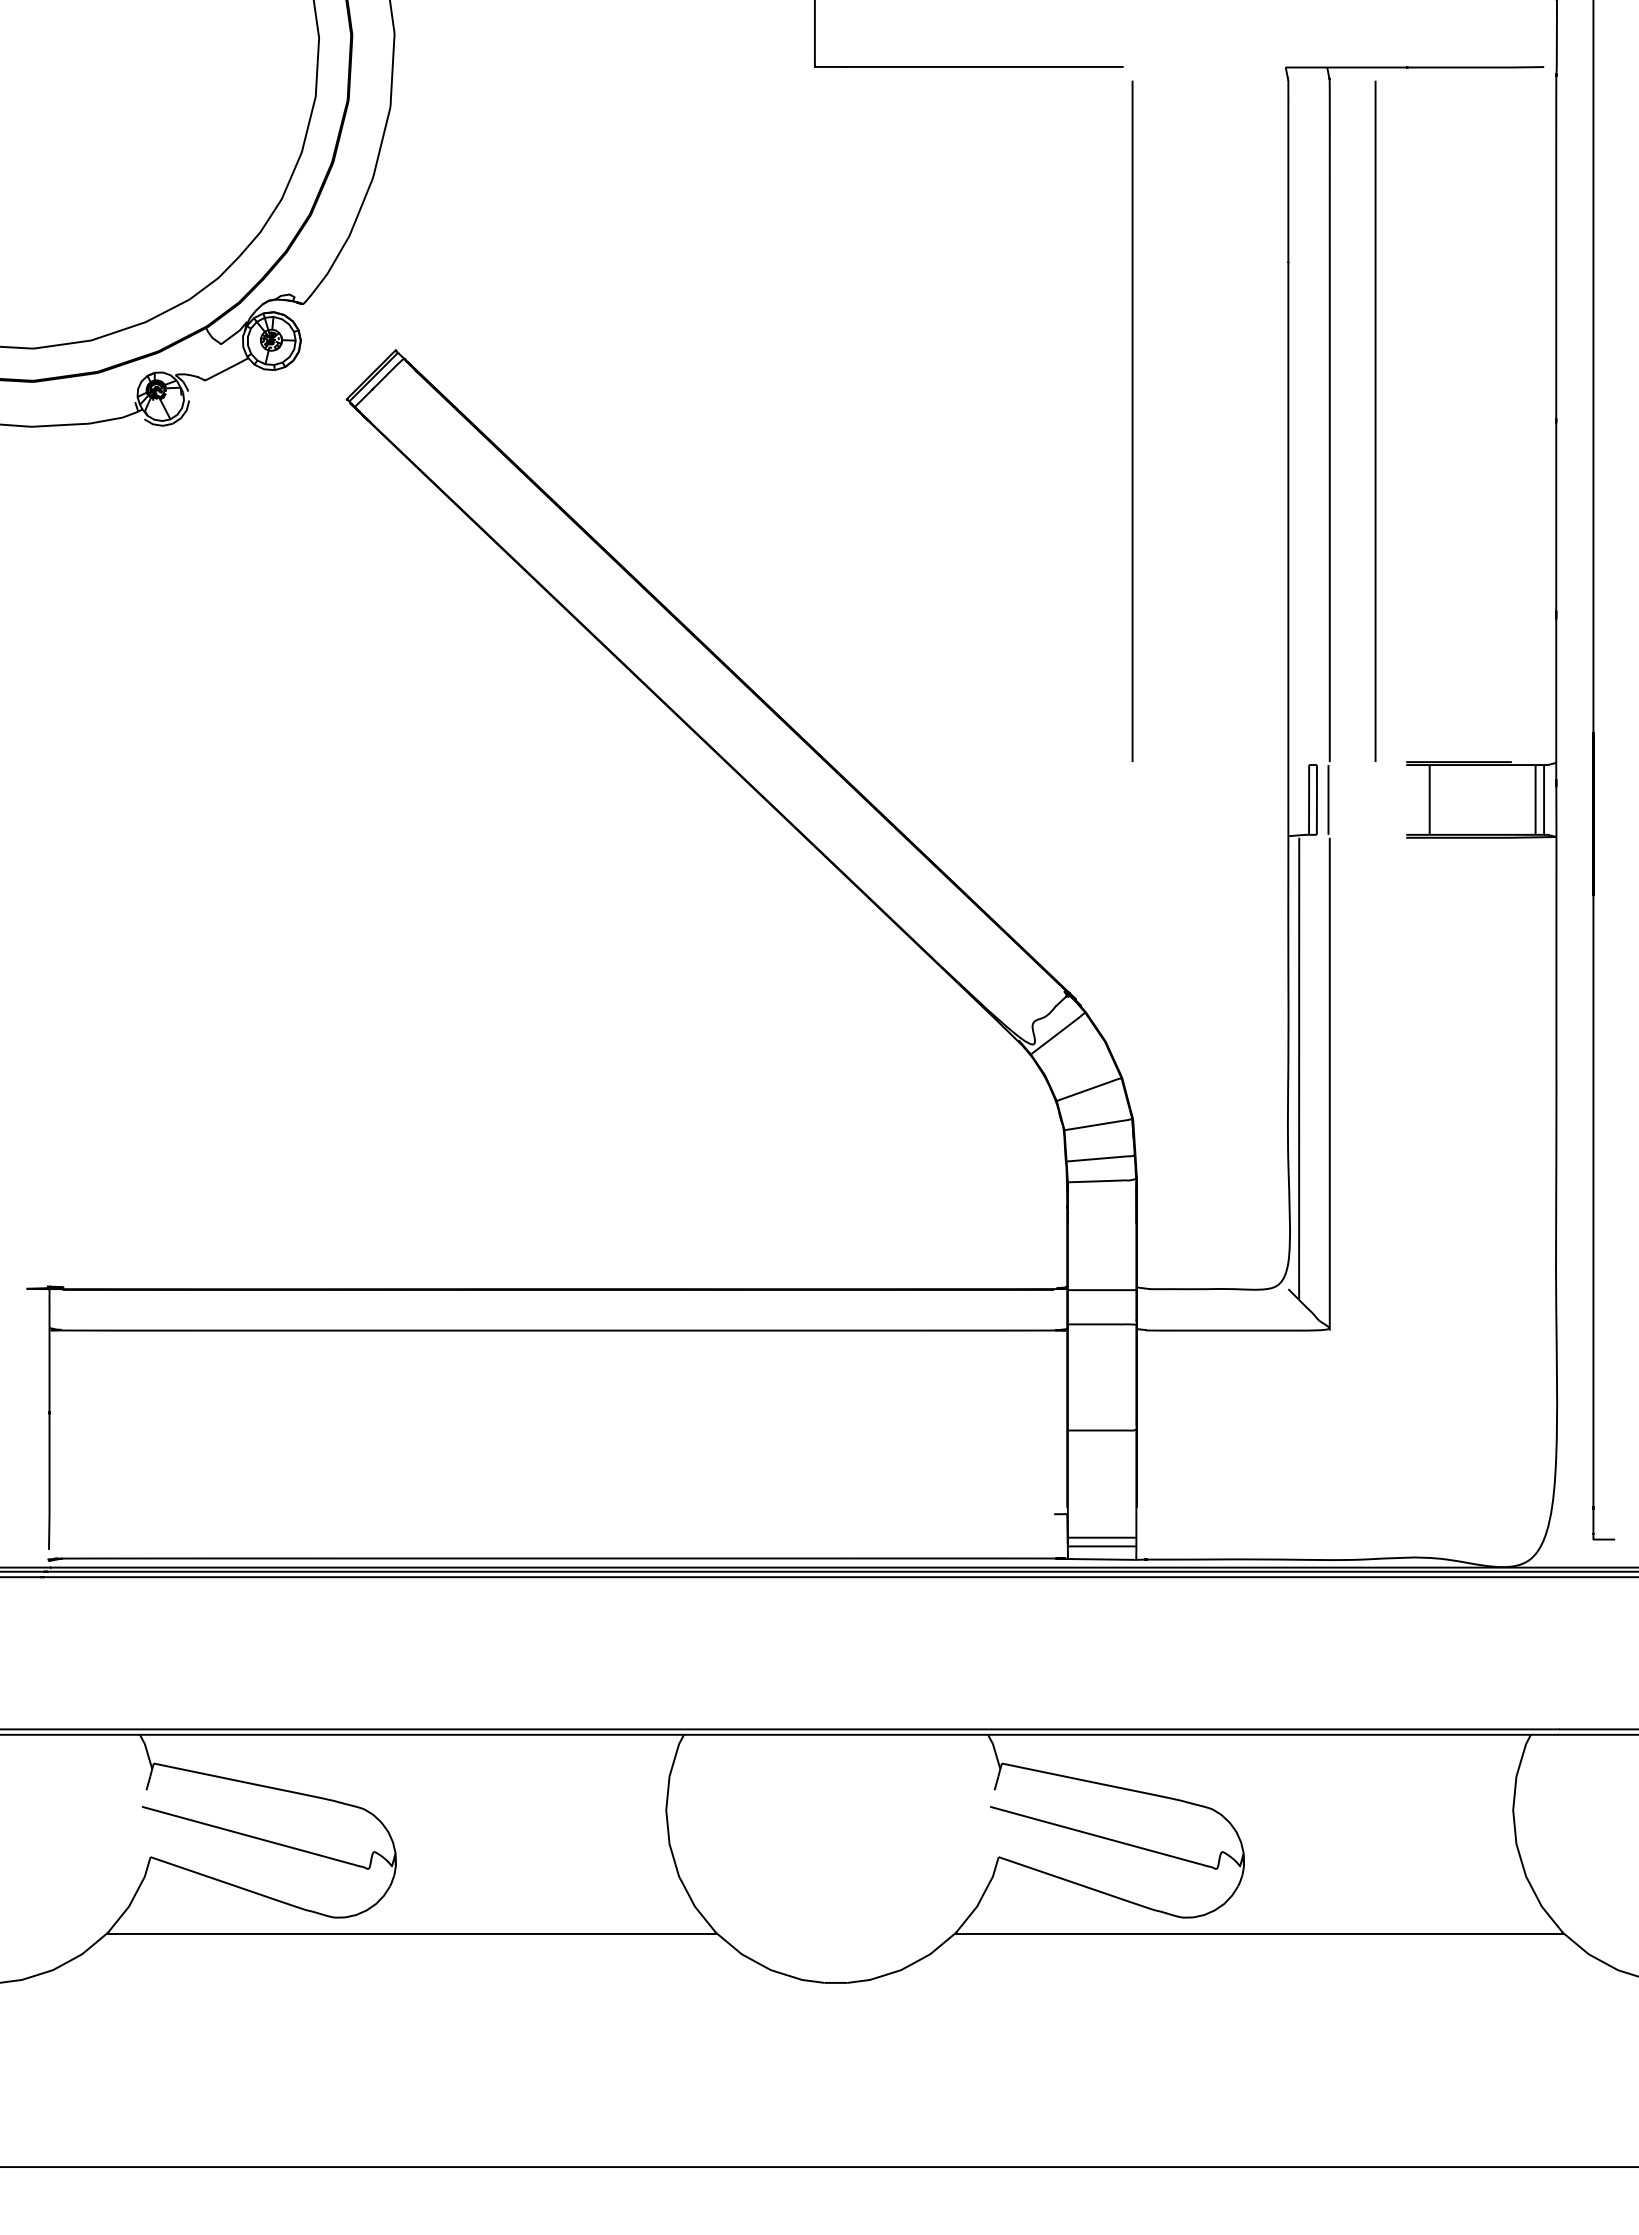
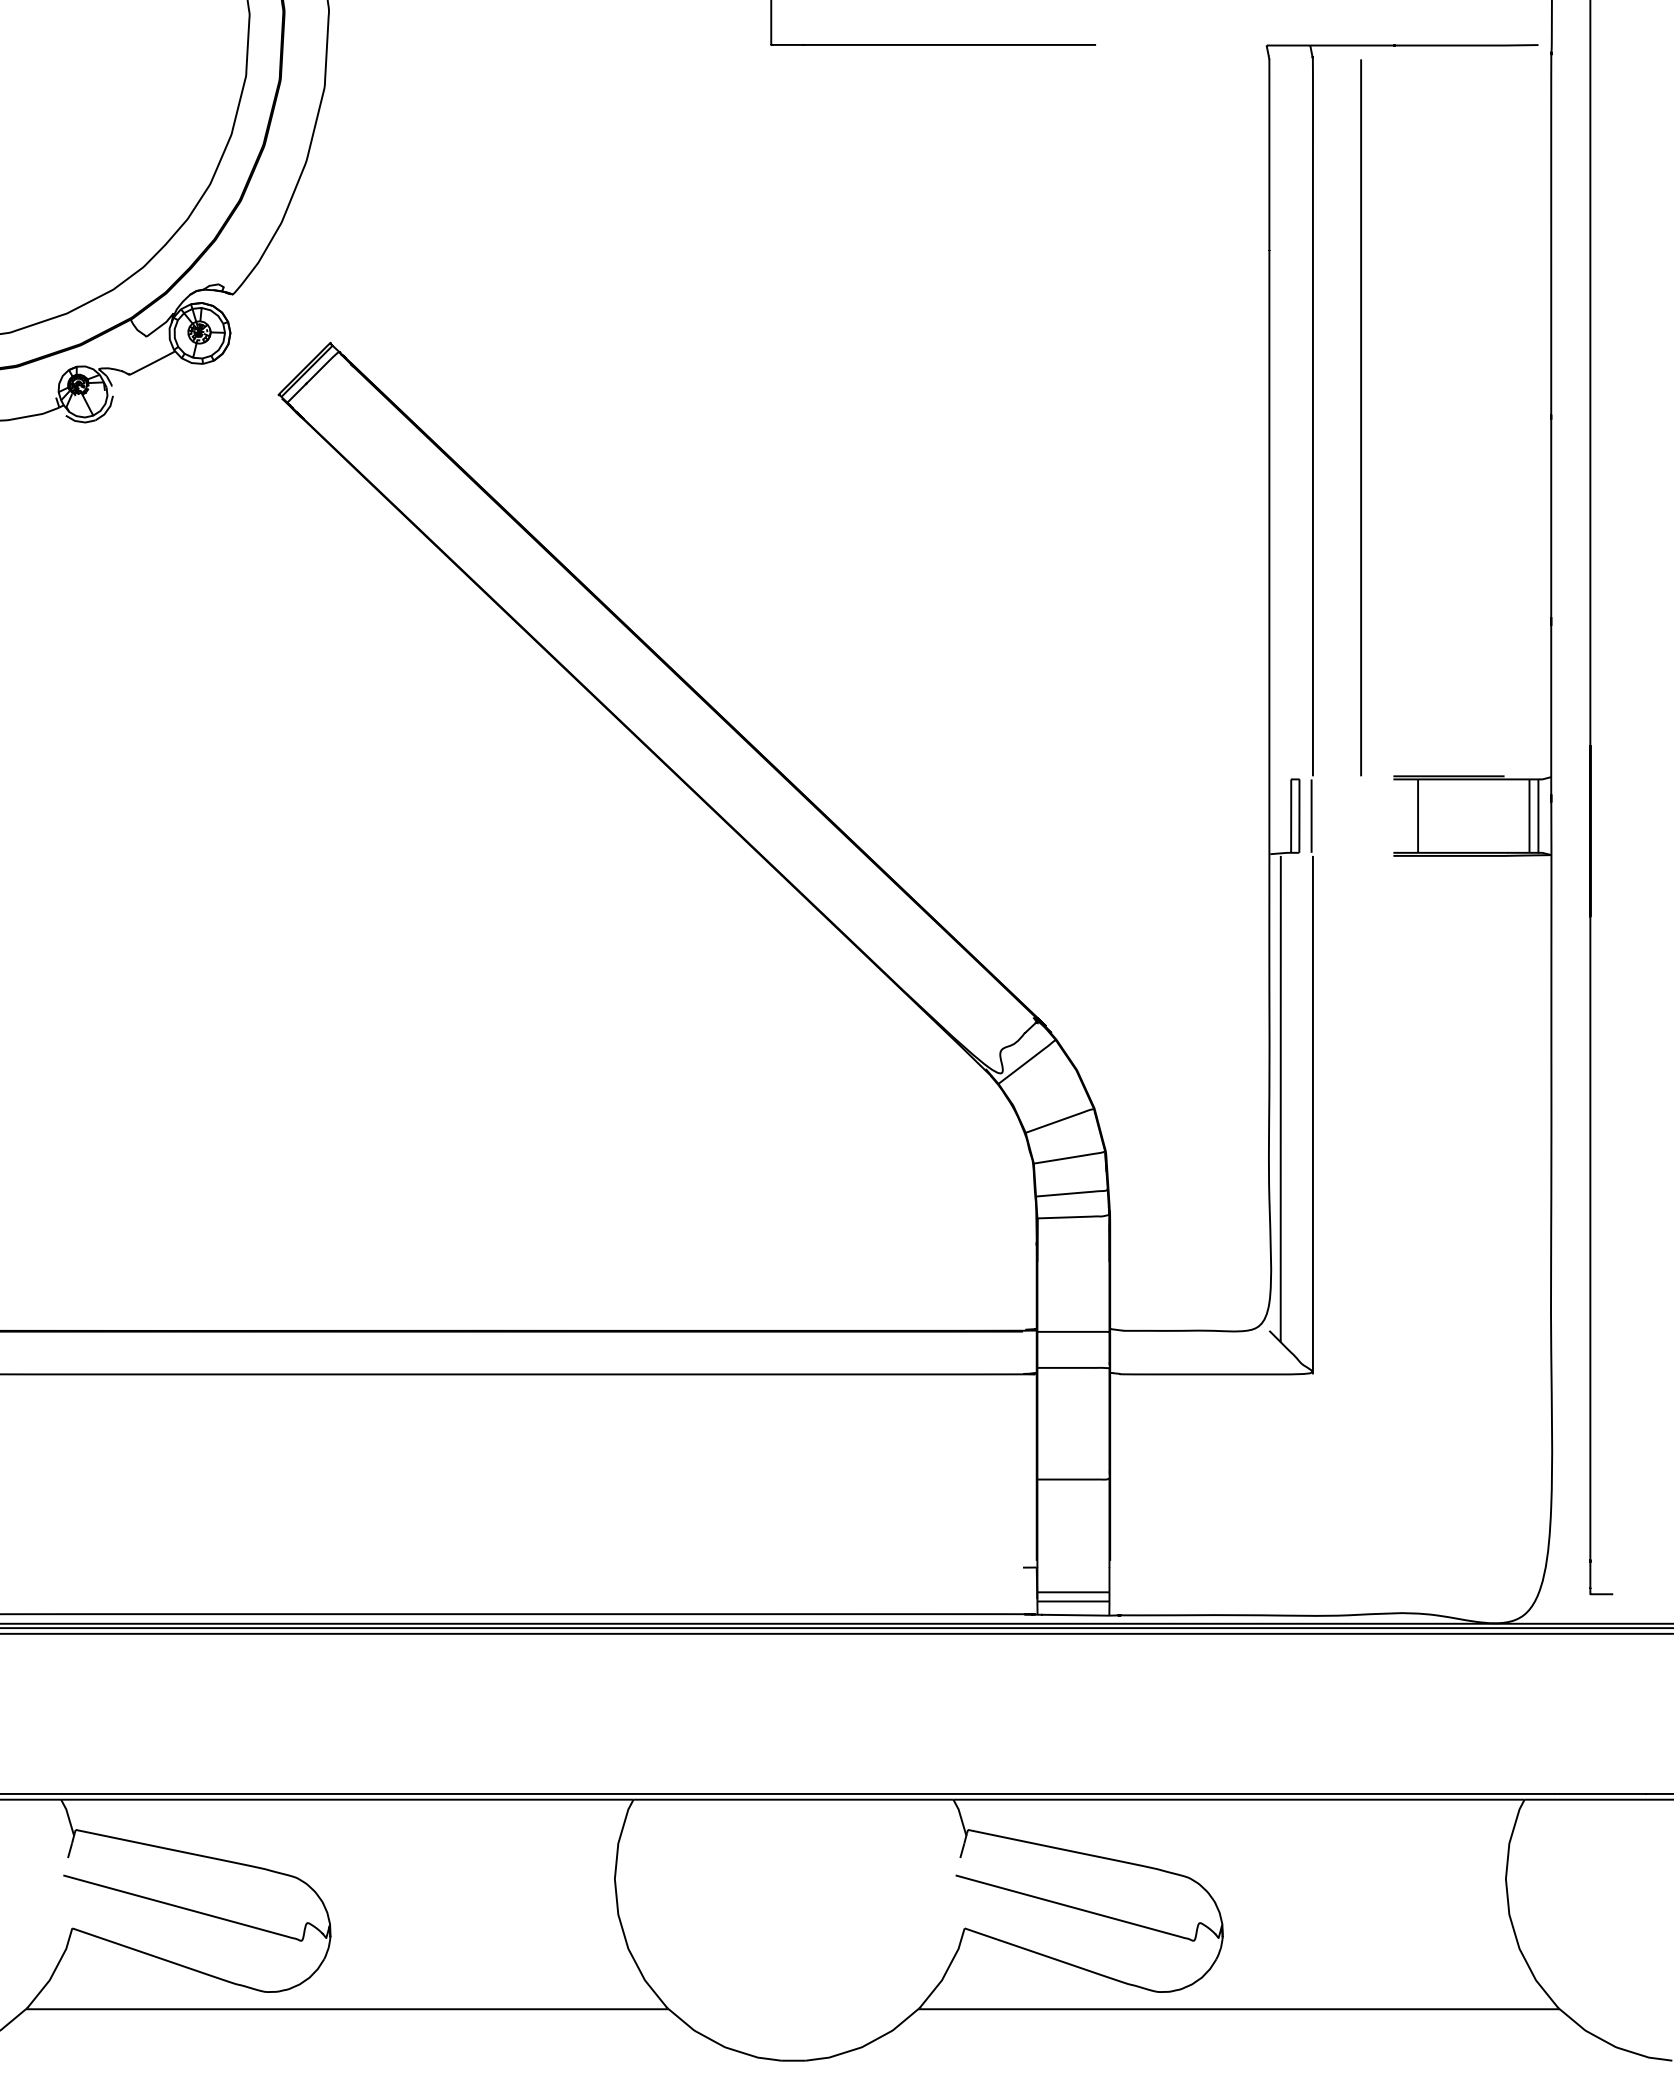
line: (1132, 420) -> (1105, 416), removed

